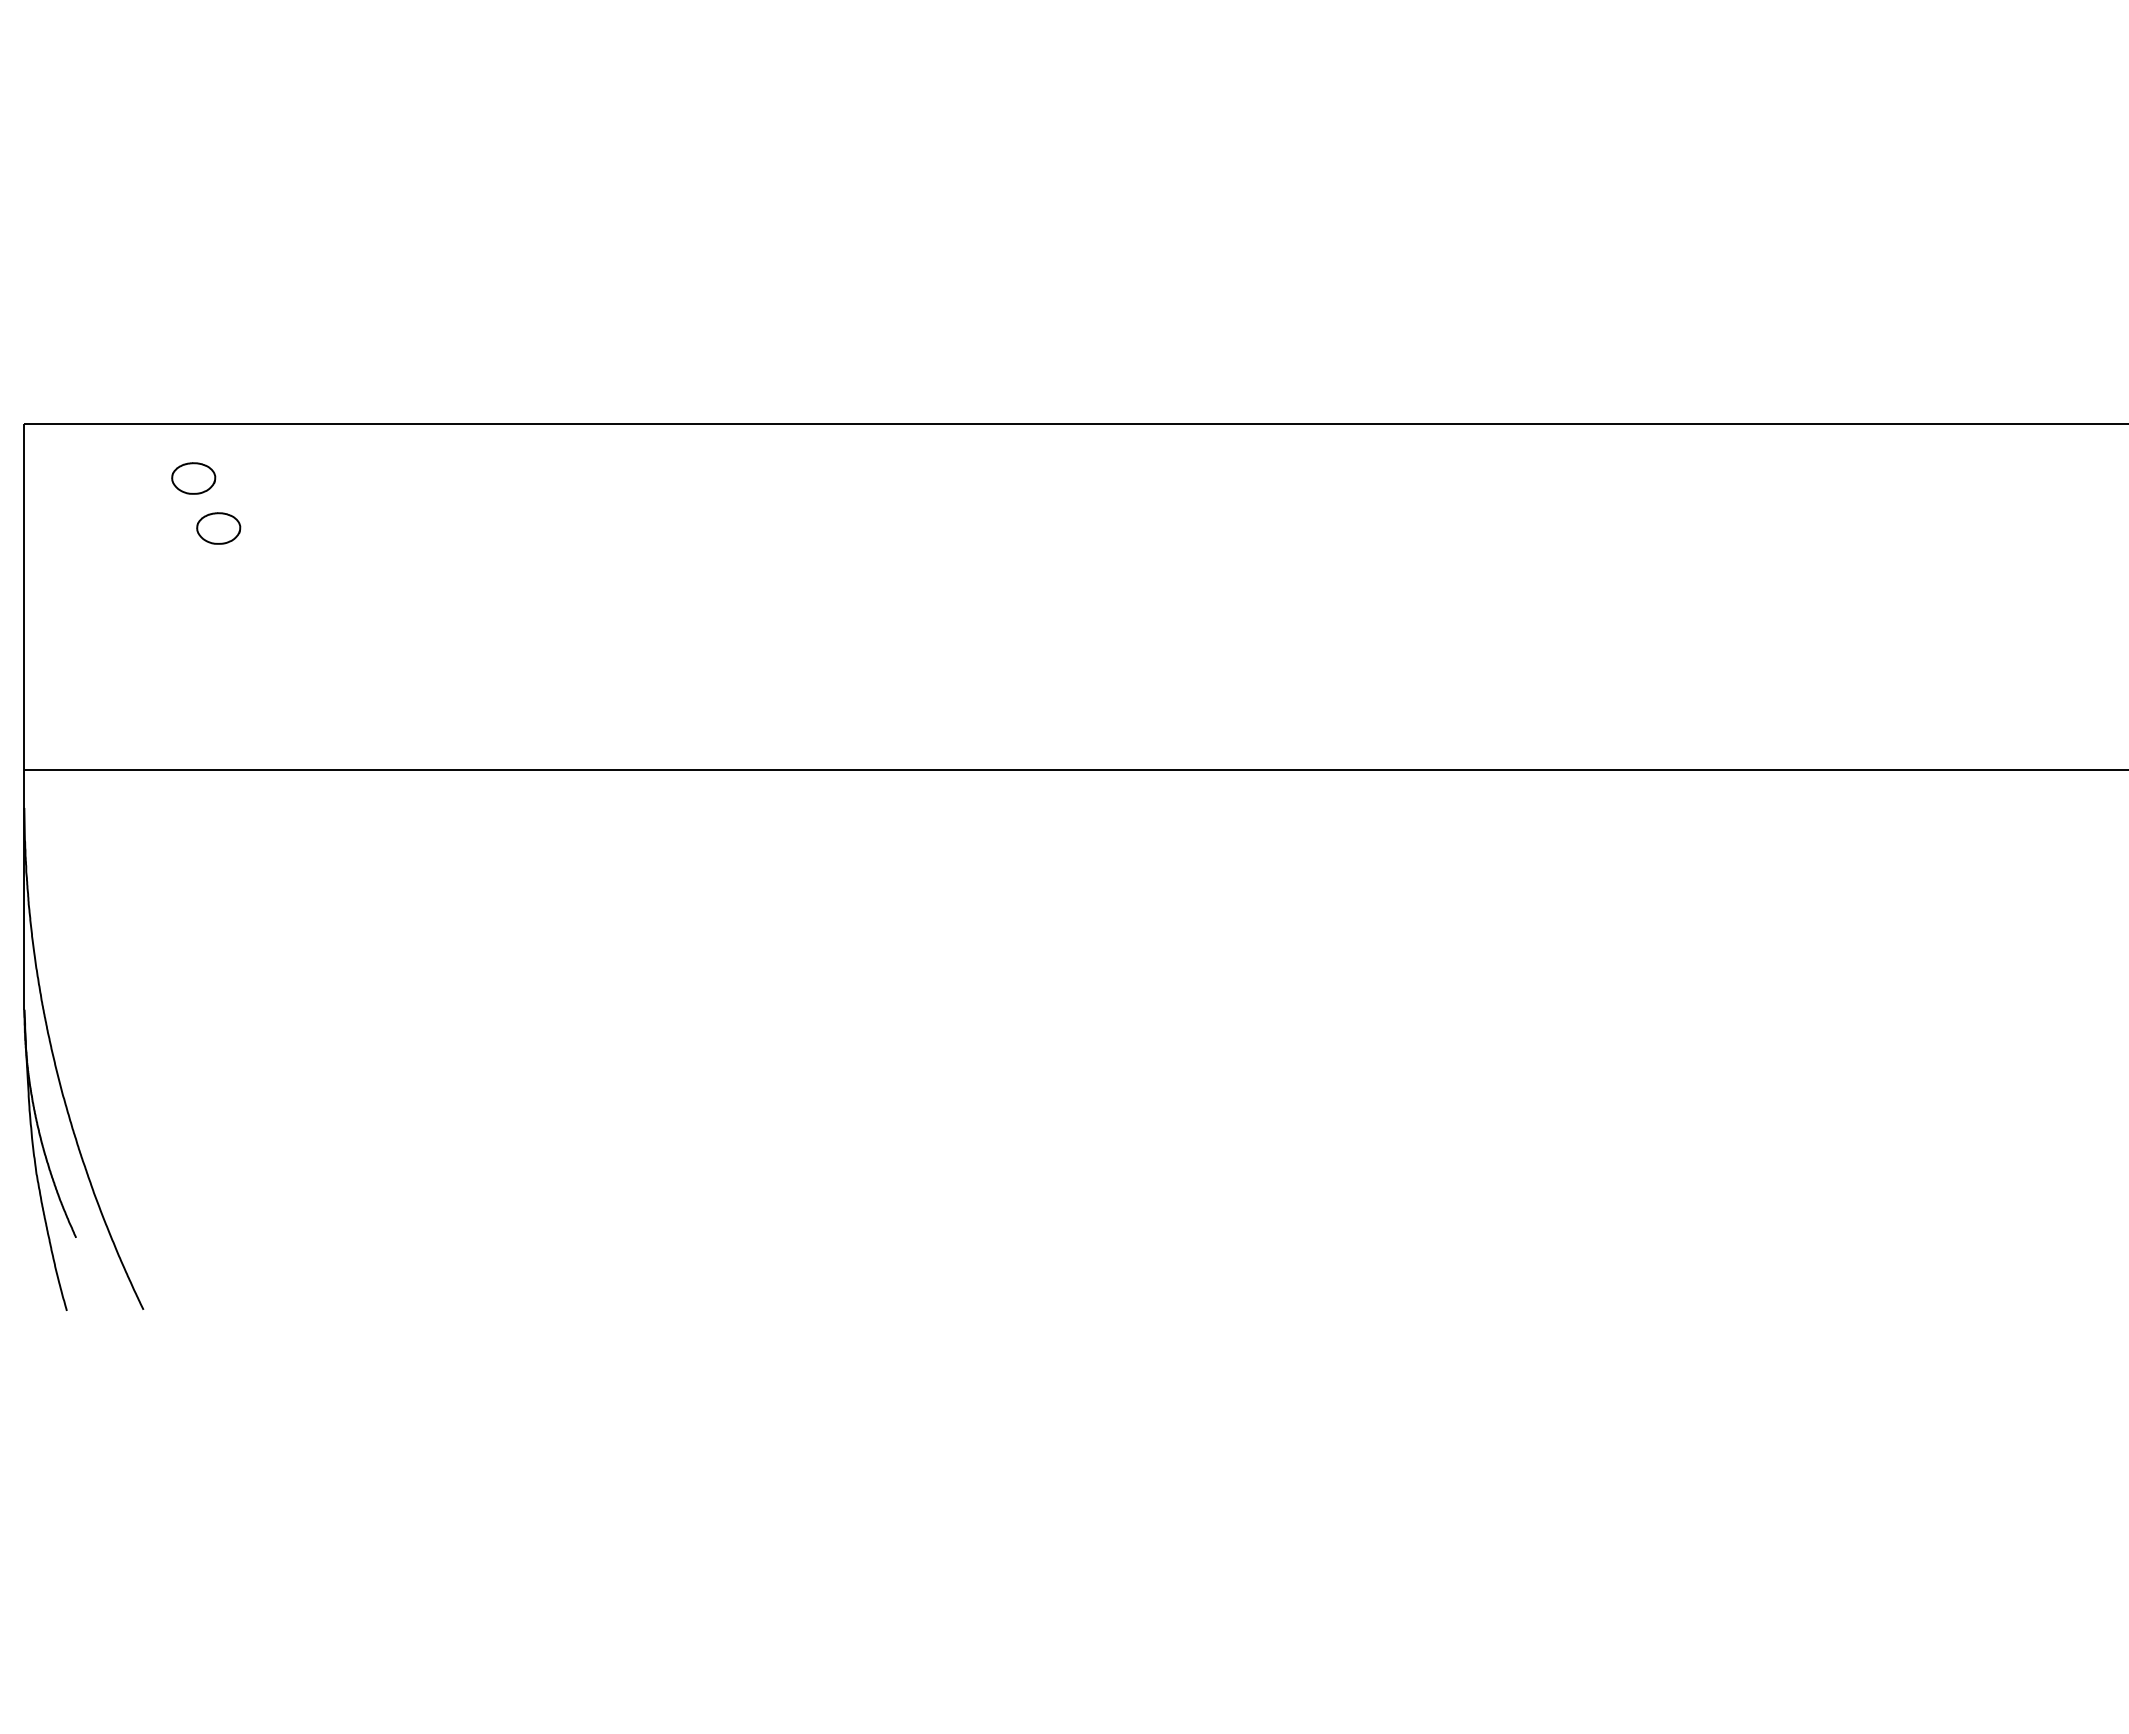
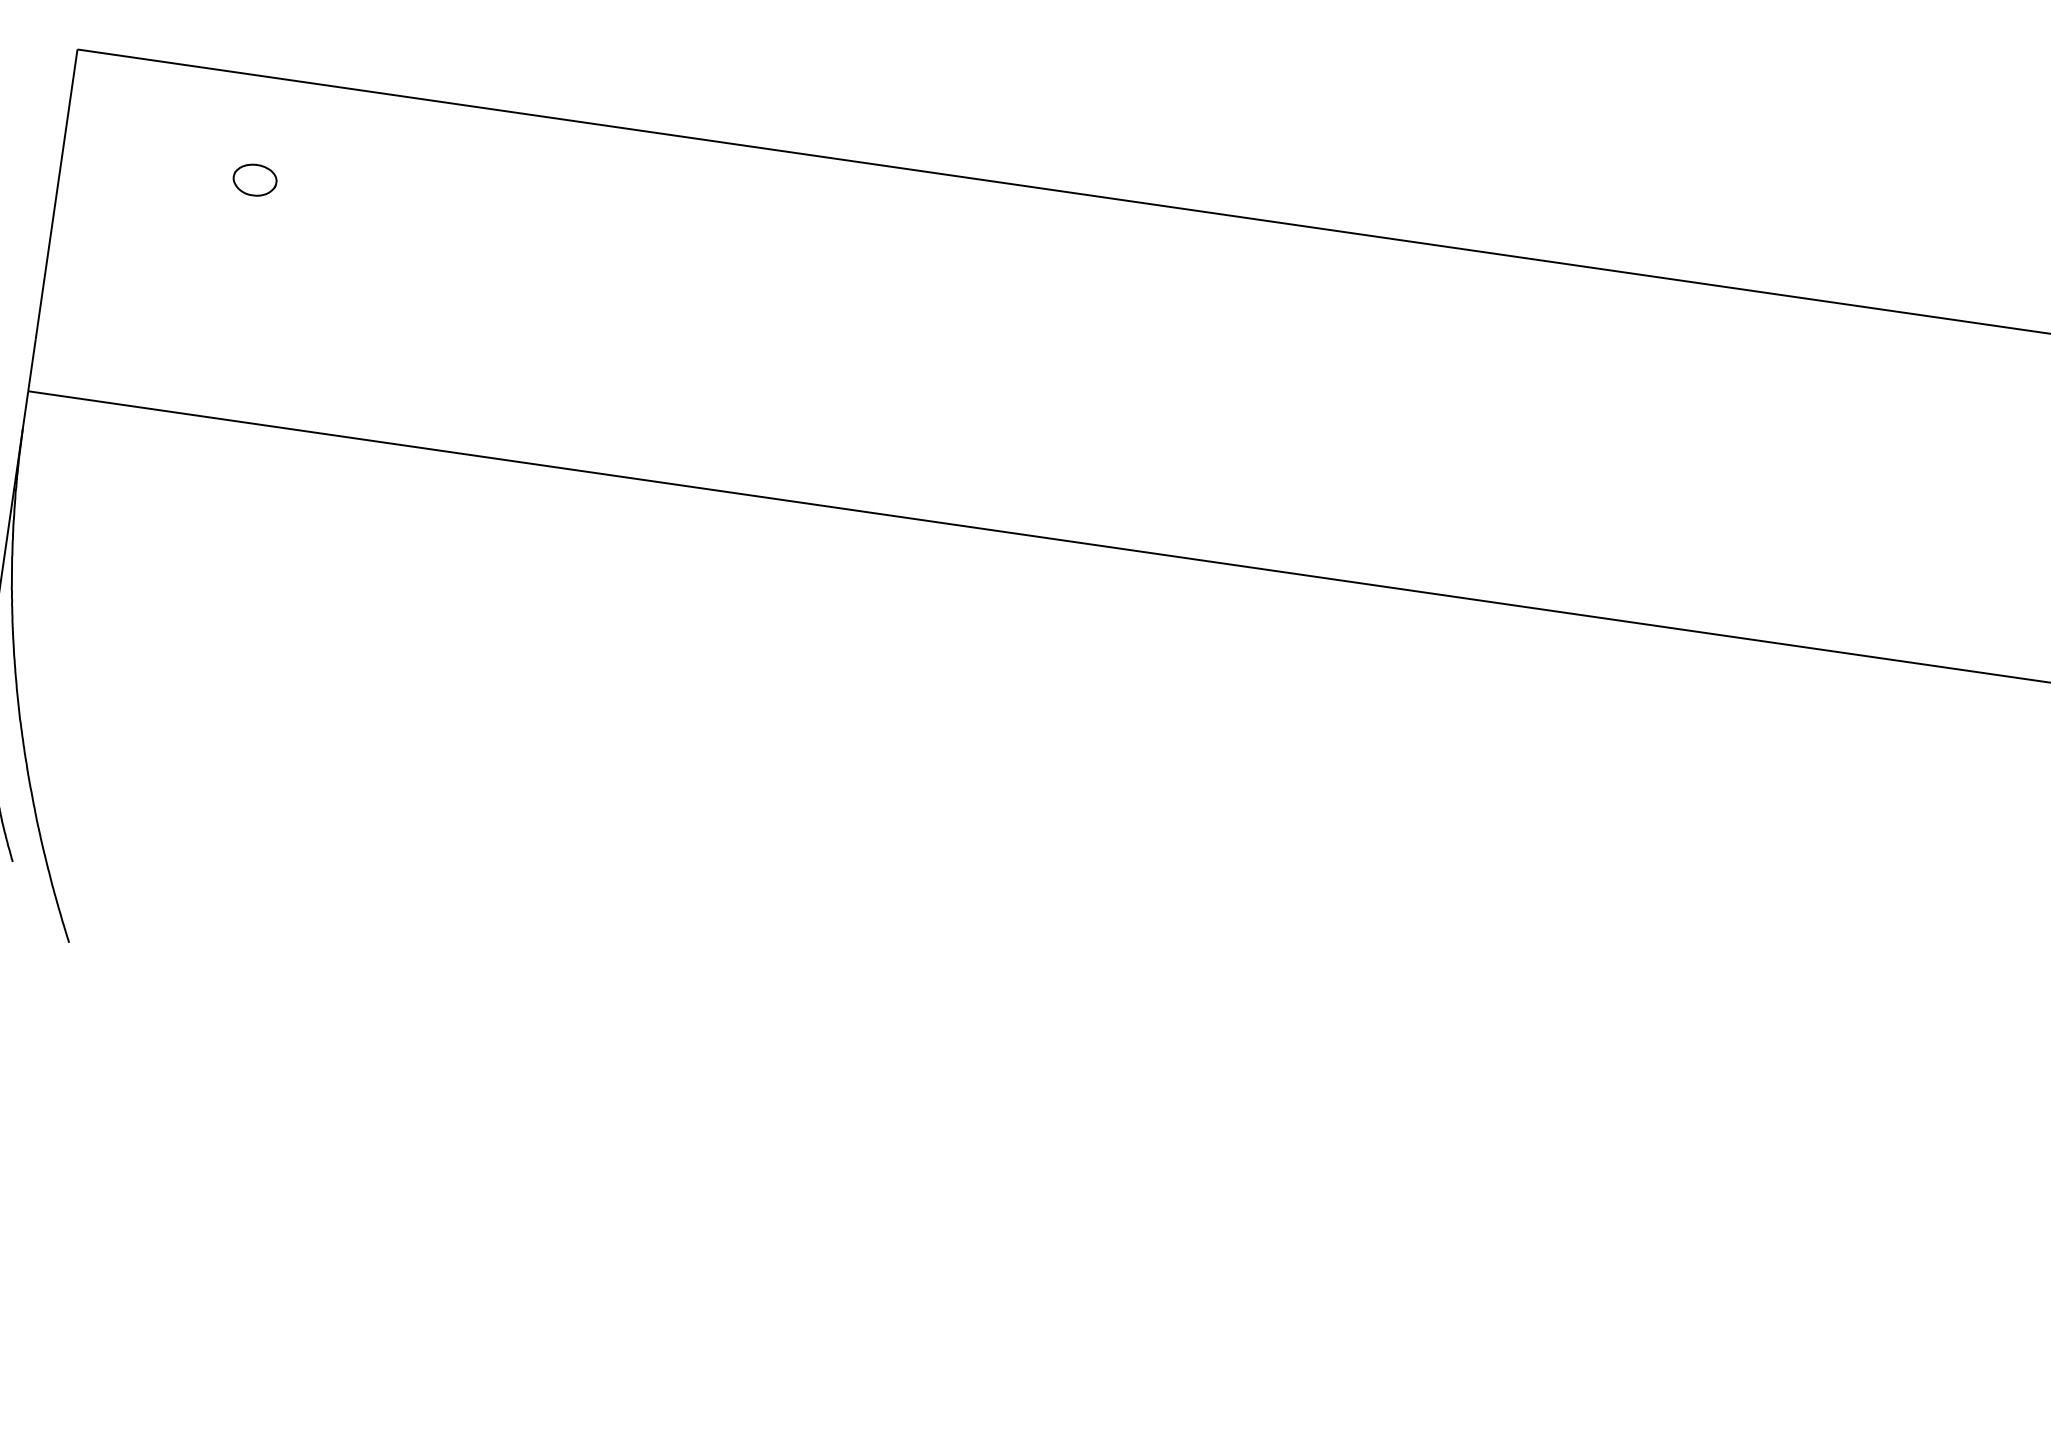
part: (193, 478) -> (237, 127), removed

